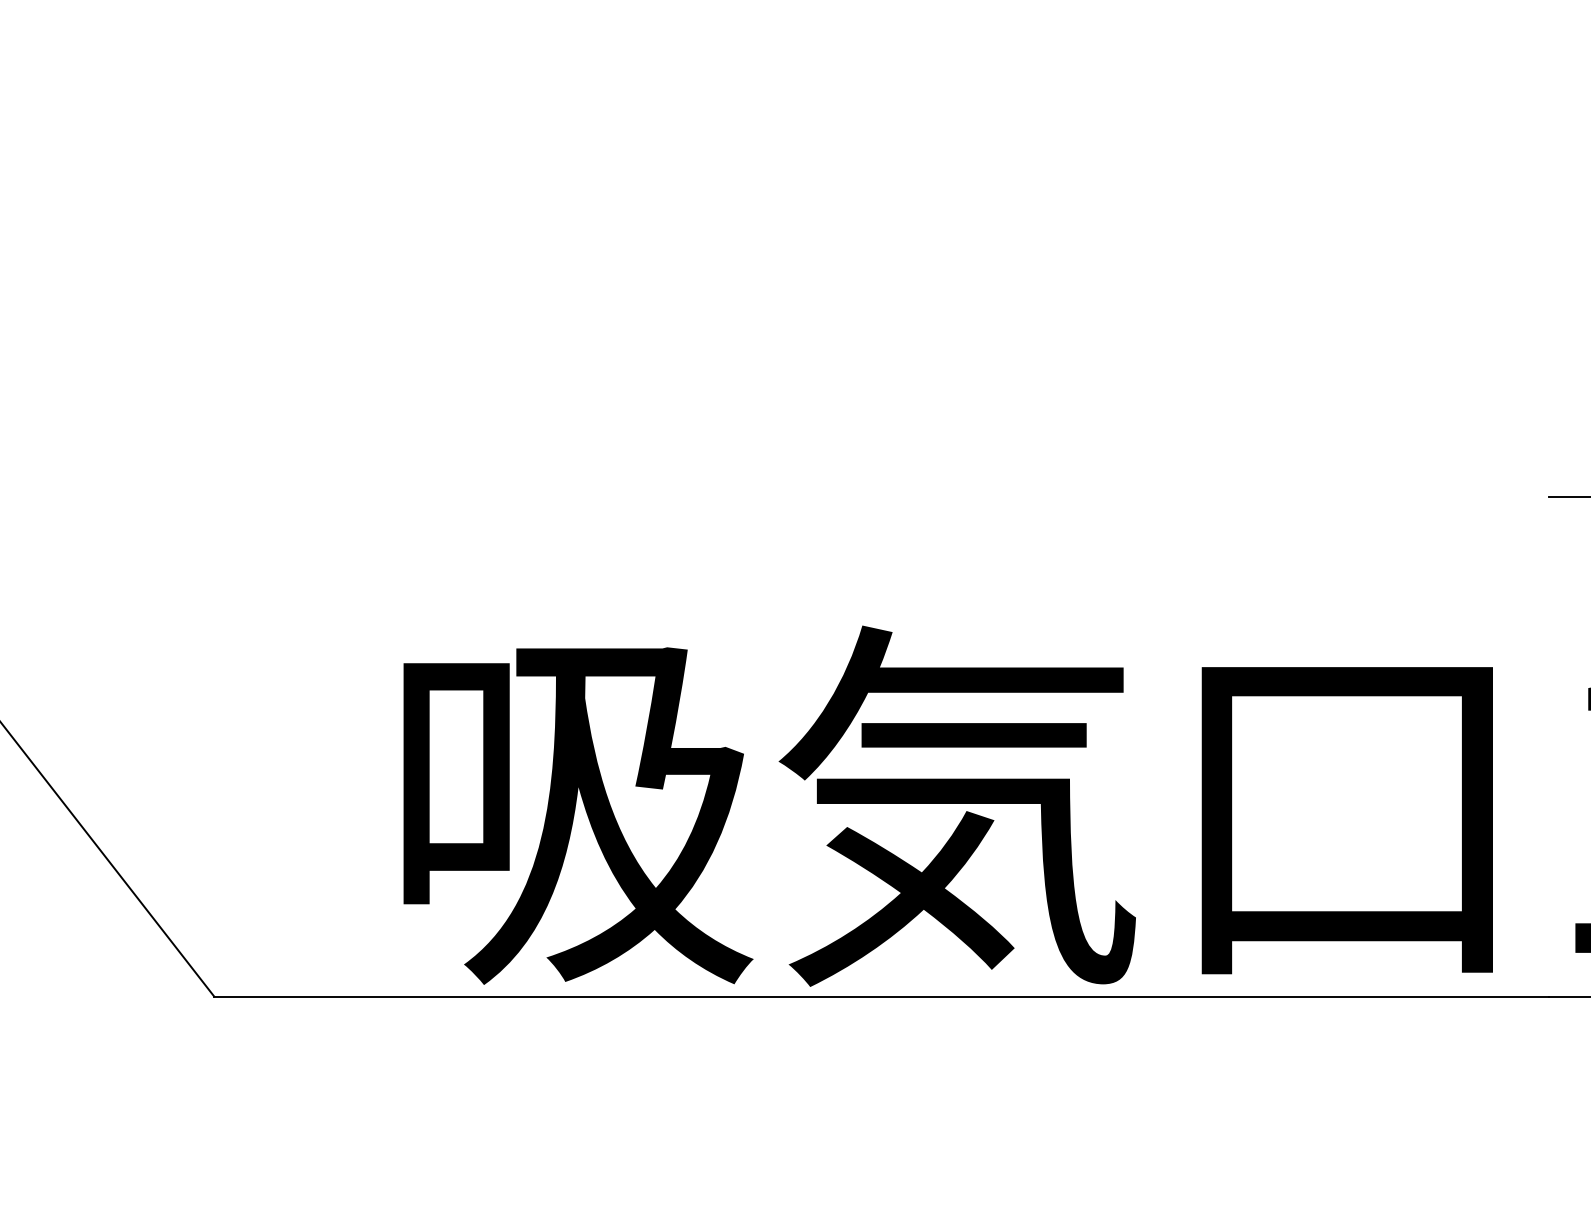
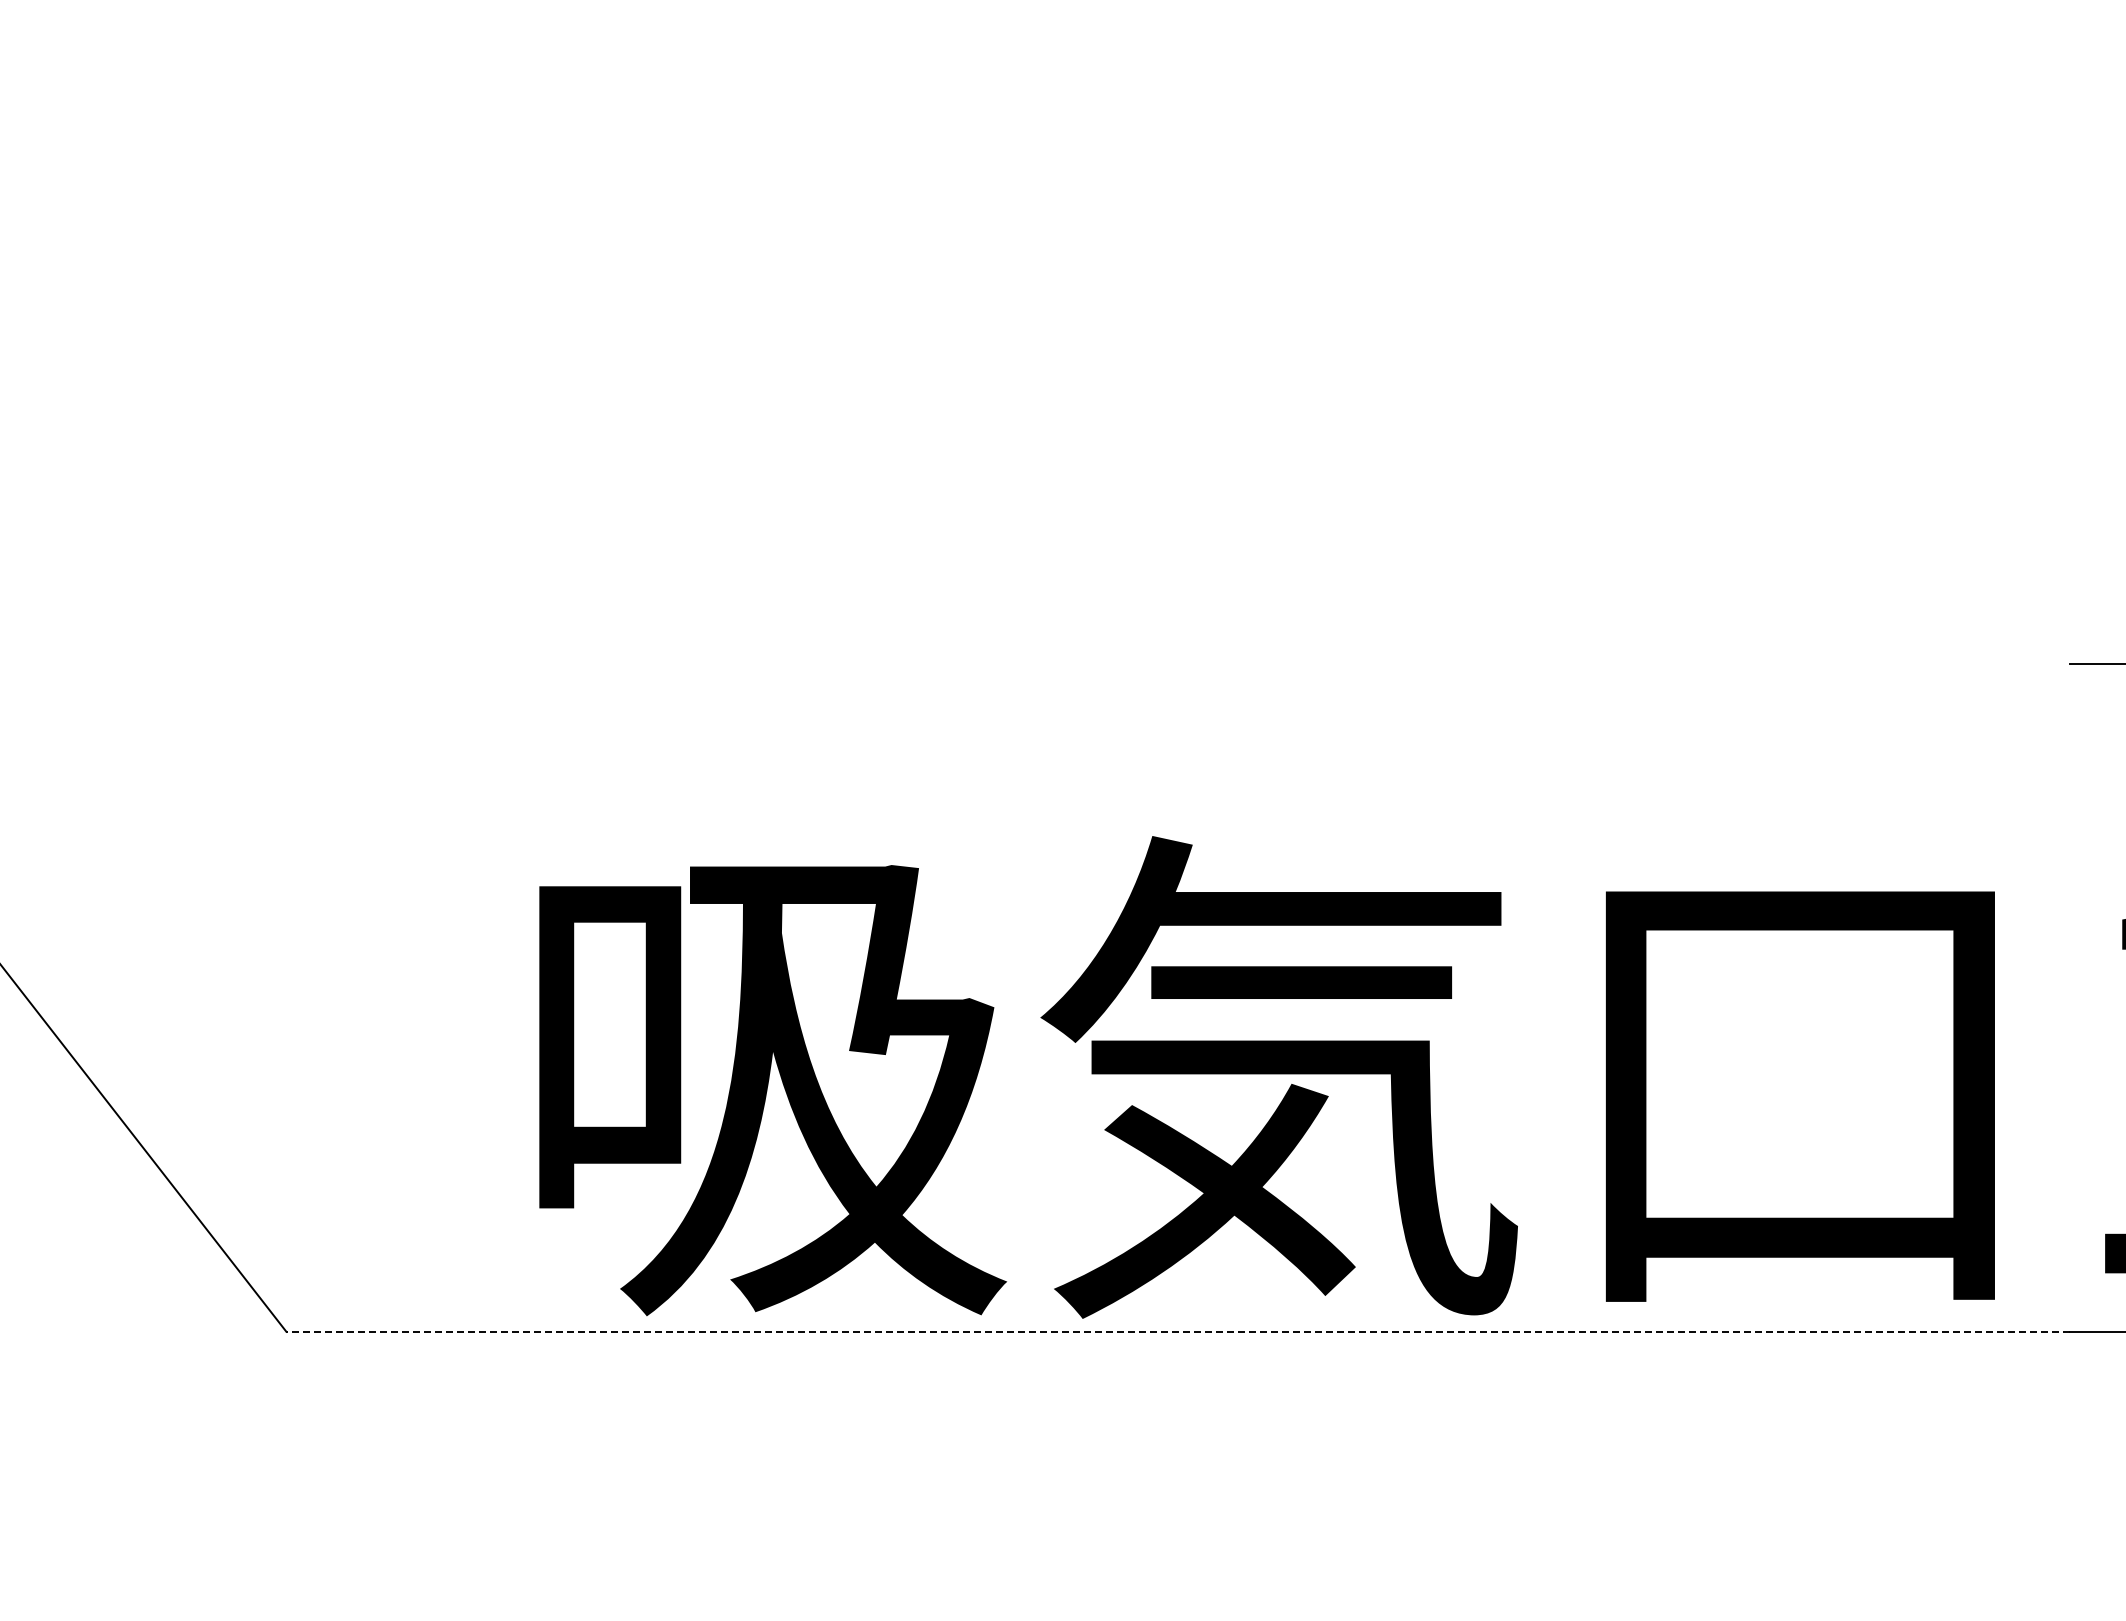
line: (881, 996) -> (1178, 1331), solid -> dashed

